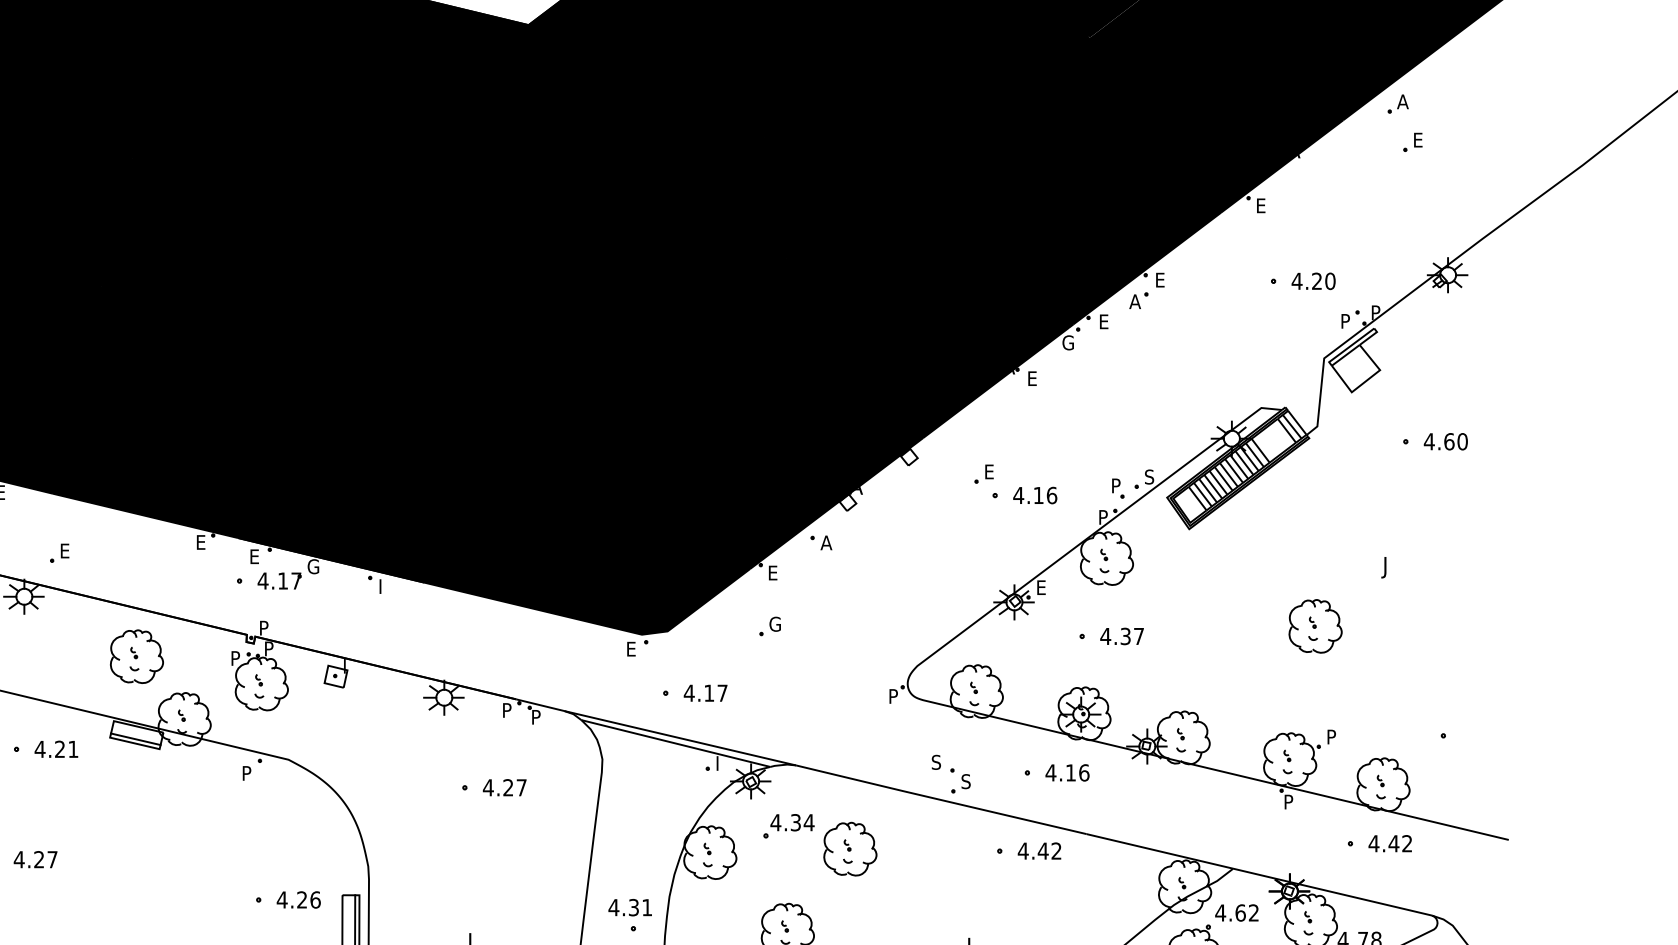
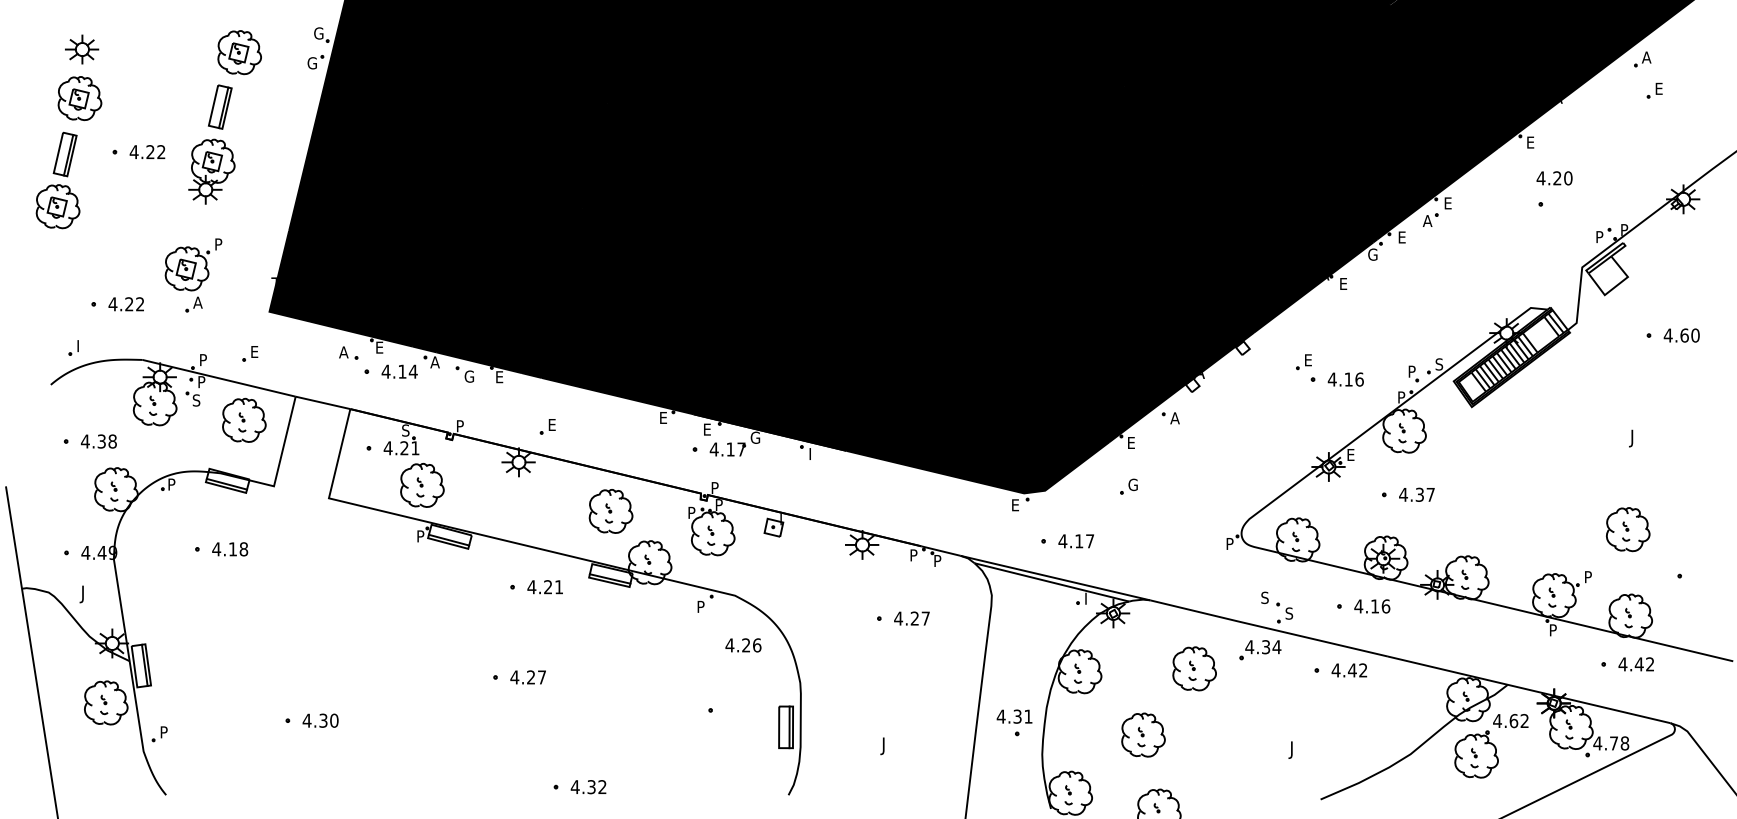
text: (1313, 281) -> (1554, 178), moved
part: (1315, 626) -> (1628, 529), moved
part: (789, 826) -> (1260, 650), moved
text: (298, 900) -> (743, 645), moved

